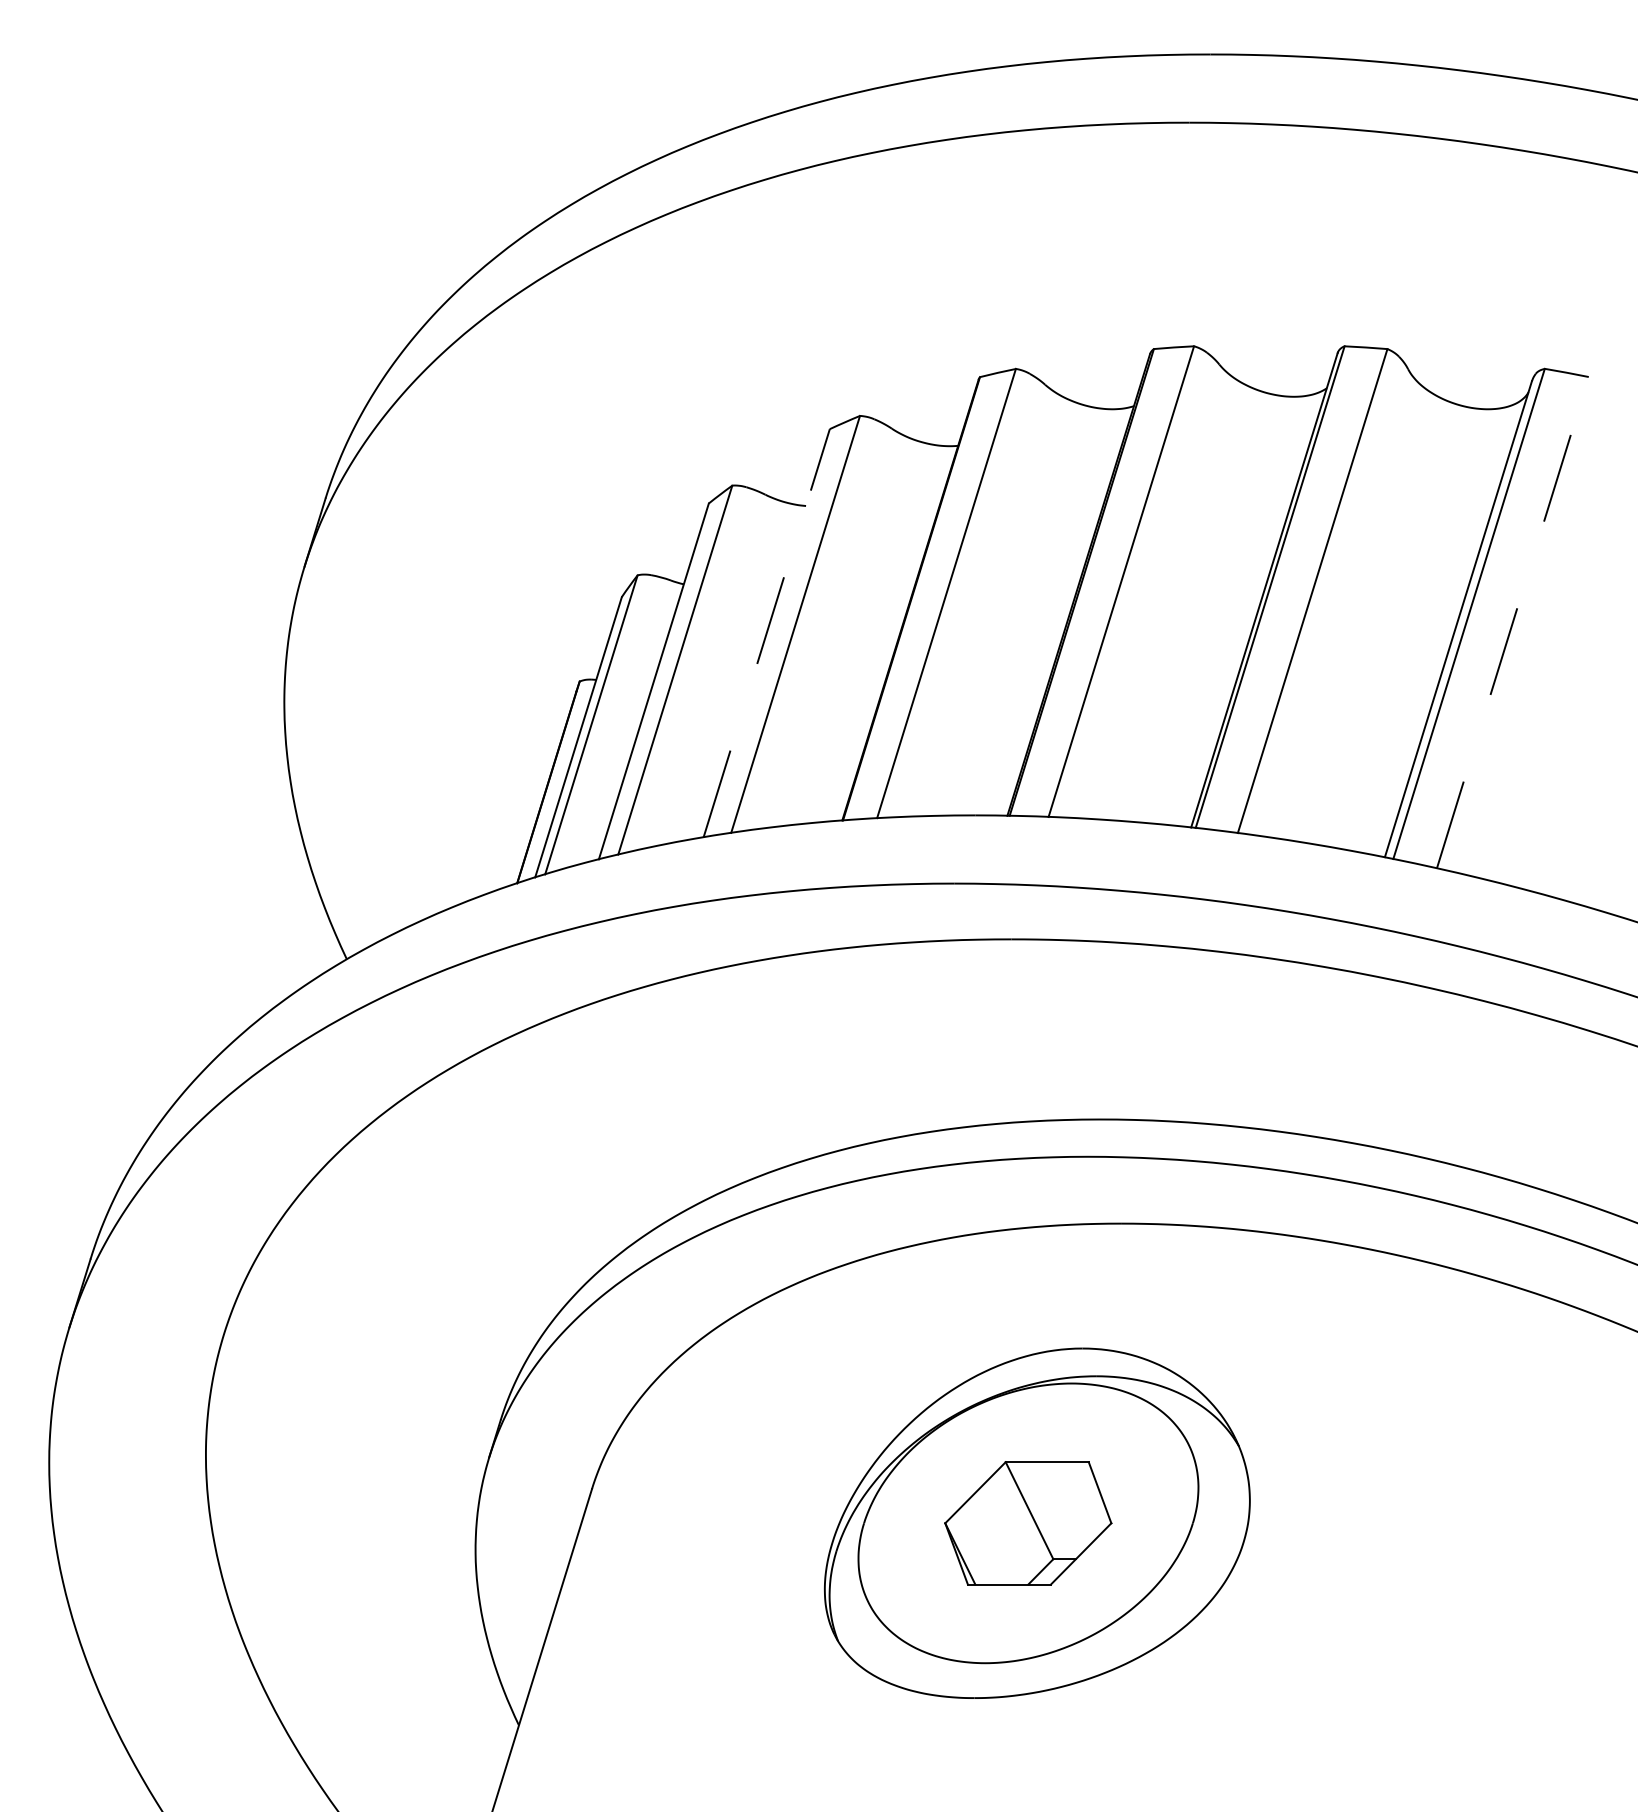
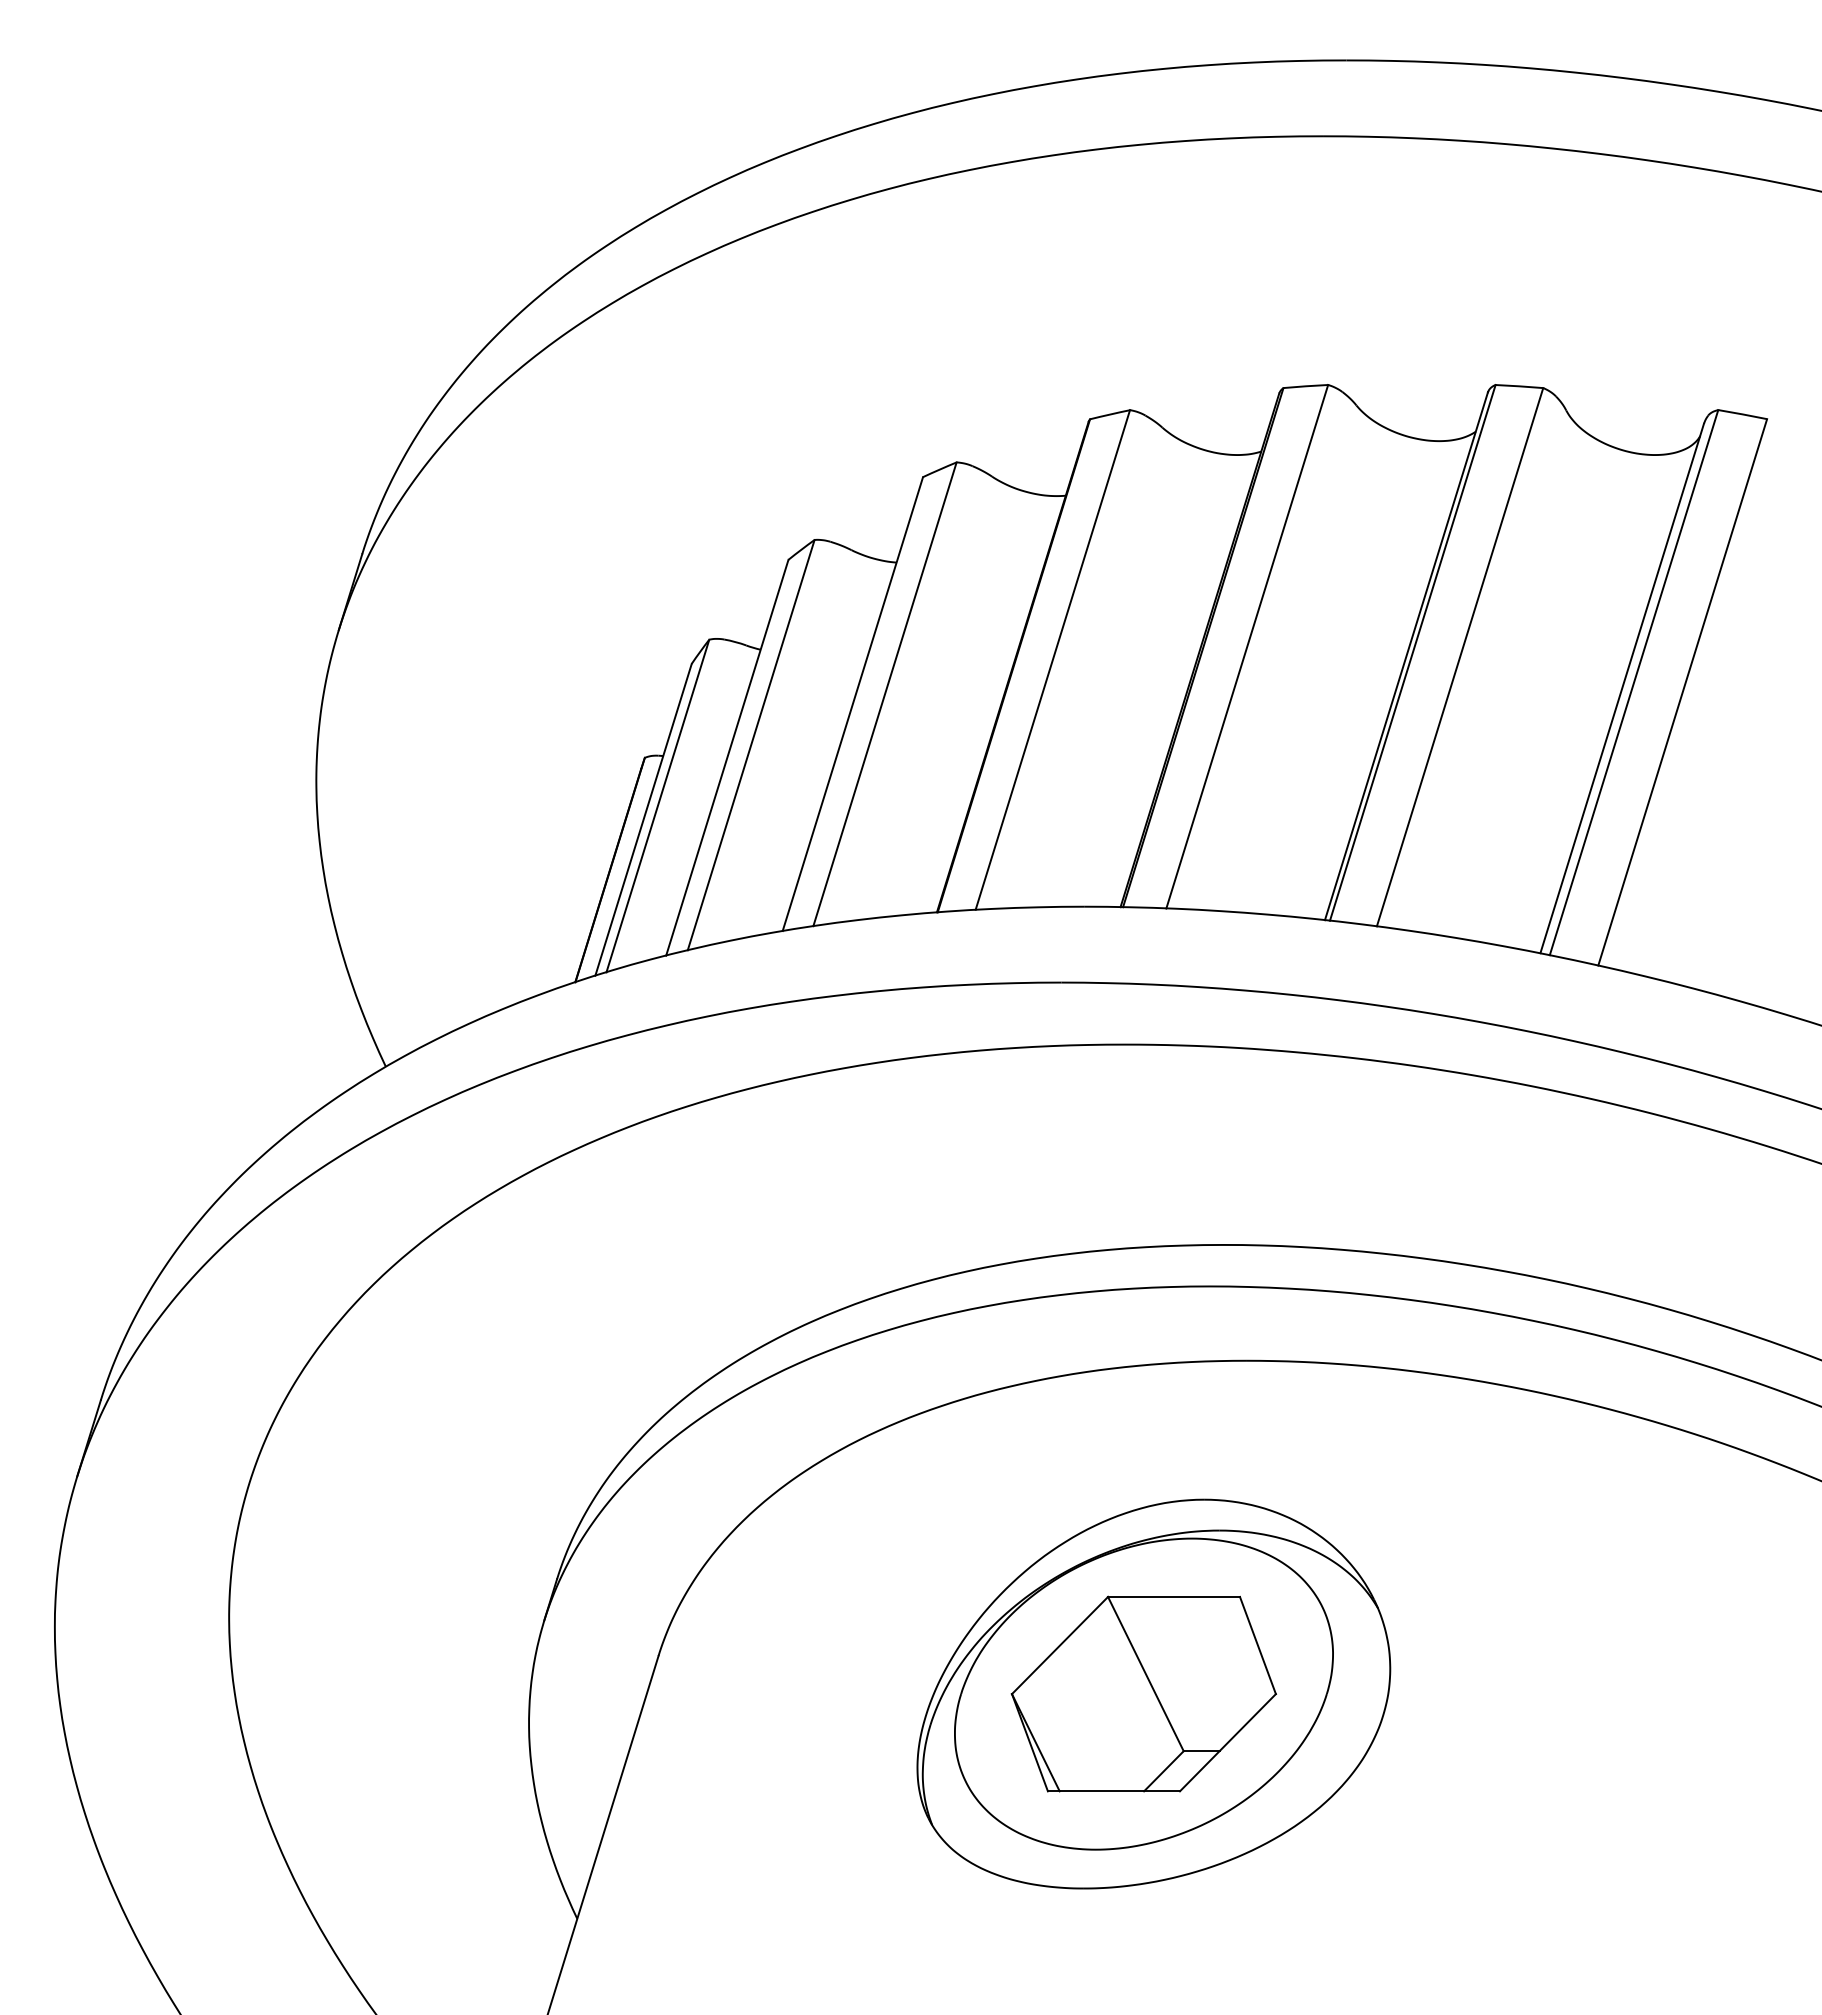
line: (1512, 622) -> (1682, 692), dashed -> solid
line: (766, 633) -> (852, 704), dashed -> solid
part: (1028, 1522) -> (1143, 1693), size x1.43

